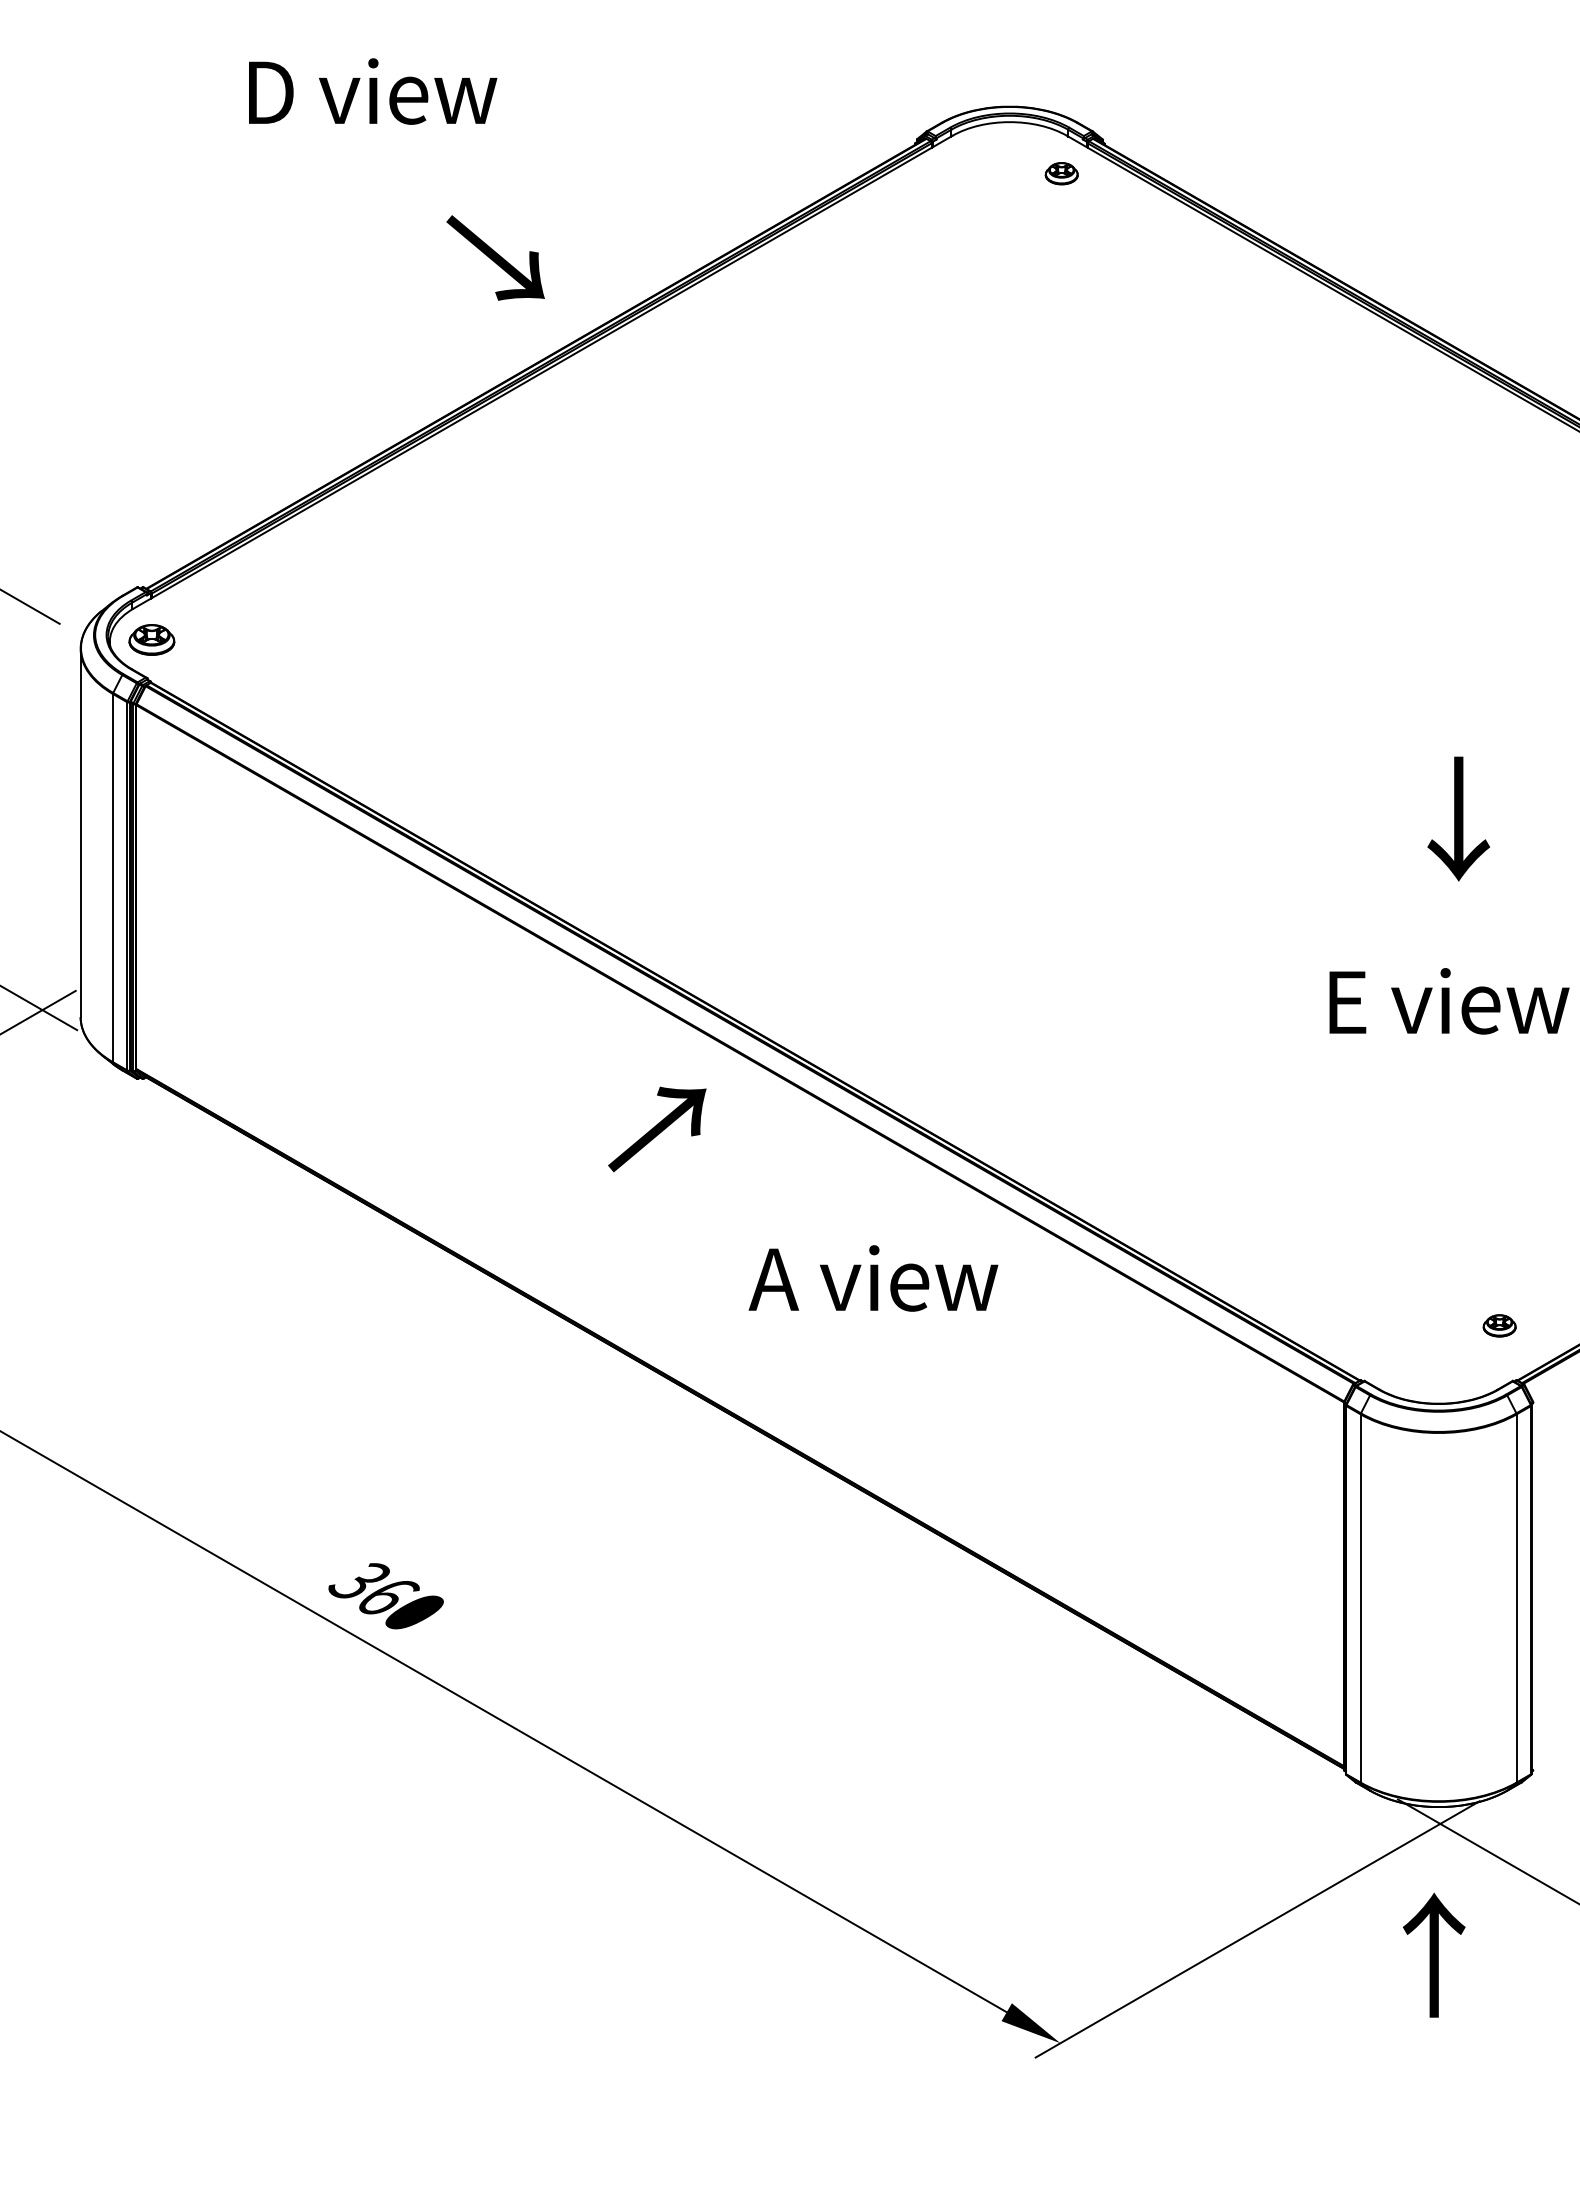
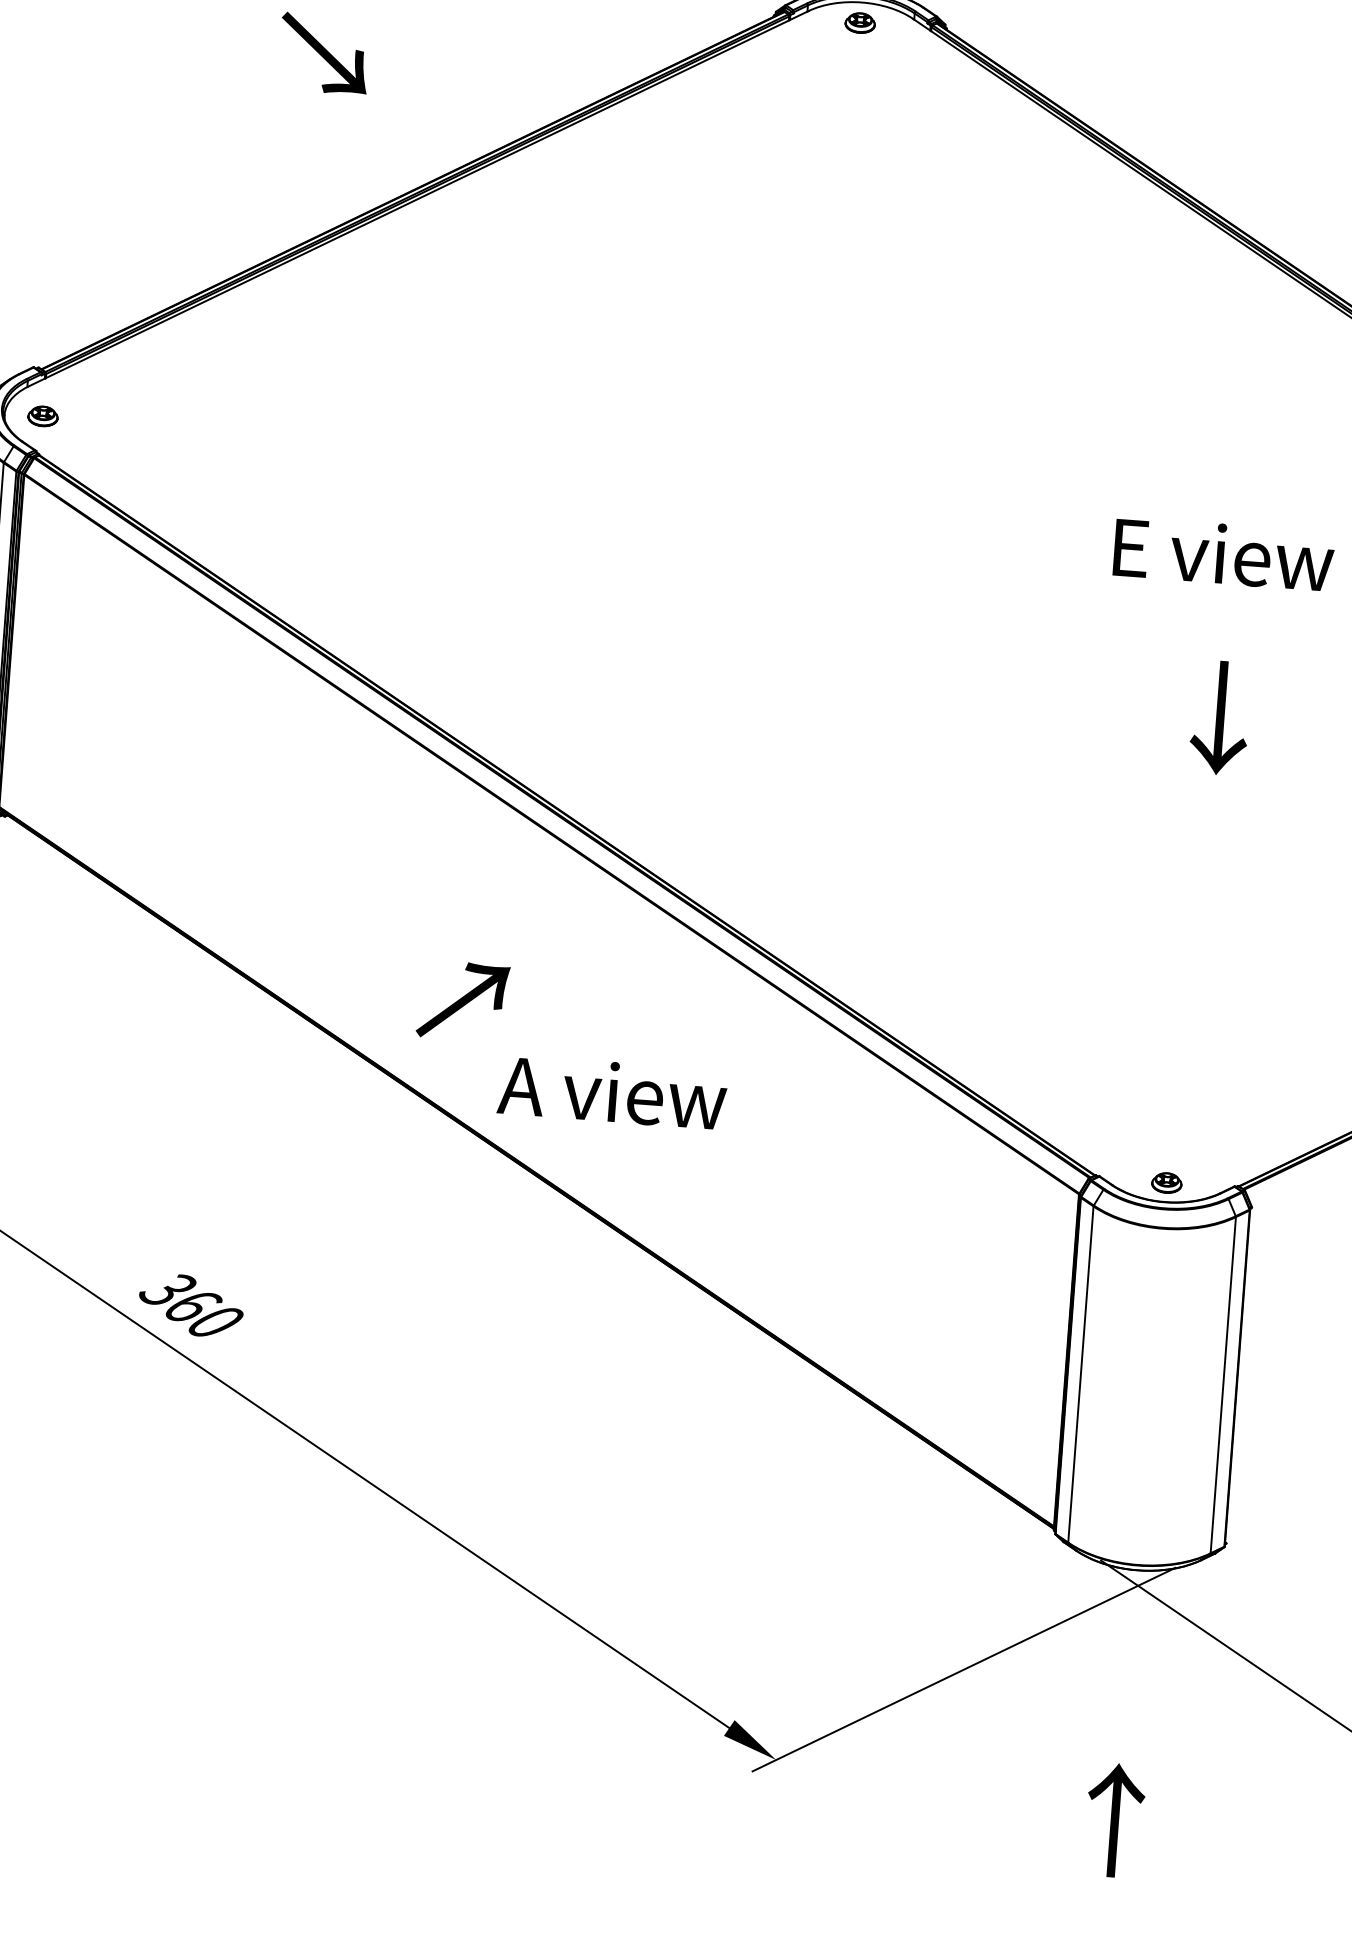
part: (1061, 173) -> (860, 22), moved
text: (495, 257) -> (324, 53), moved
part: (151, 639) -> (42, 415), size x0.71
text: (1458, 818) -> (1220, 717), moved
text: (1449, 1001) -> (1224, 554), moved
text: (657, 1129) -> (463, 1001), moved
text: (873, 1278) -> (612, 1092), moved
part: (1499, 1325) -> (1166, 1182), moved
text: (1434, 1954) -> (1115, 1819), moved

